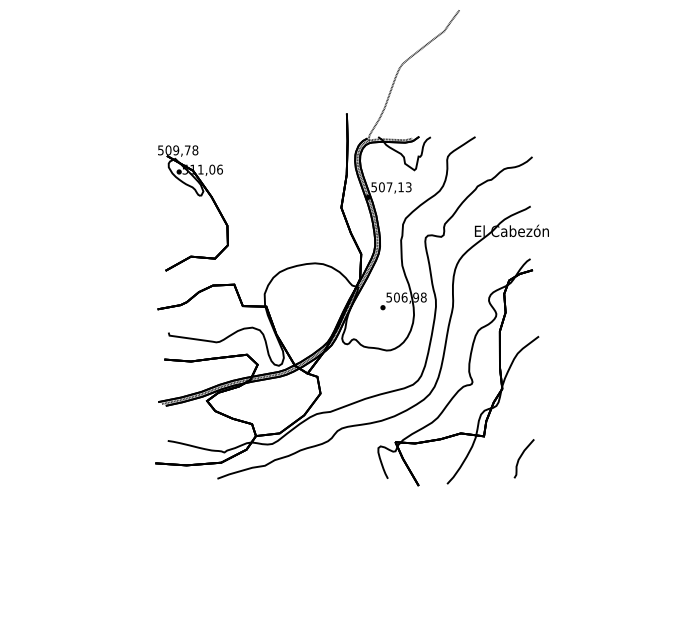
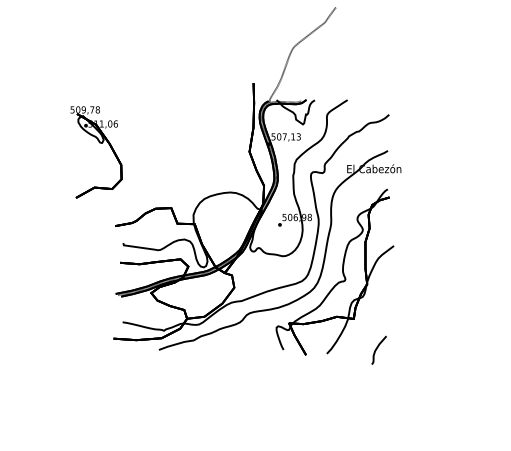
part: (197, 196) -> (99, 143), moved
part: (523, 457) -> (378, 349), moved

